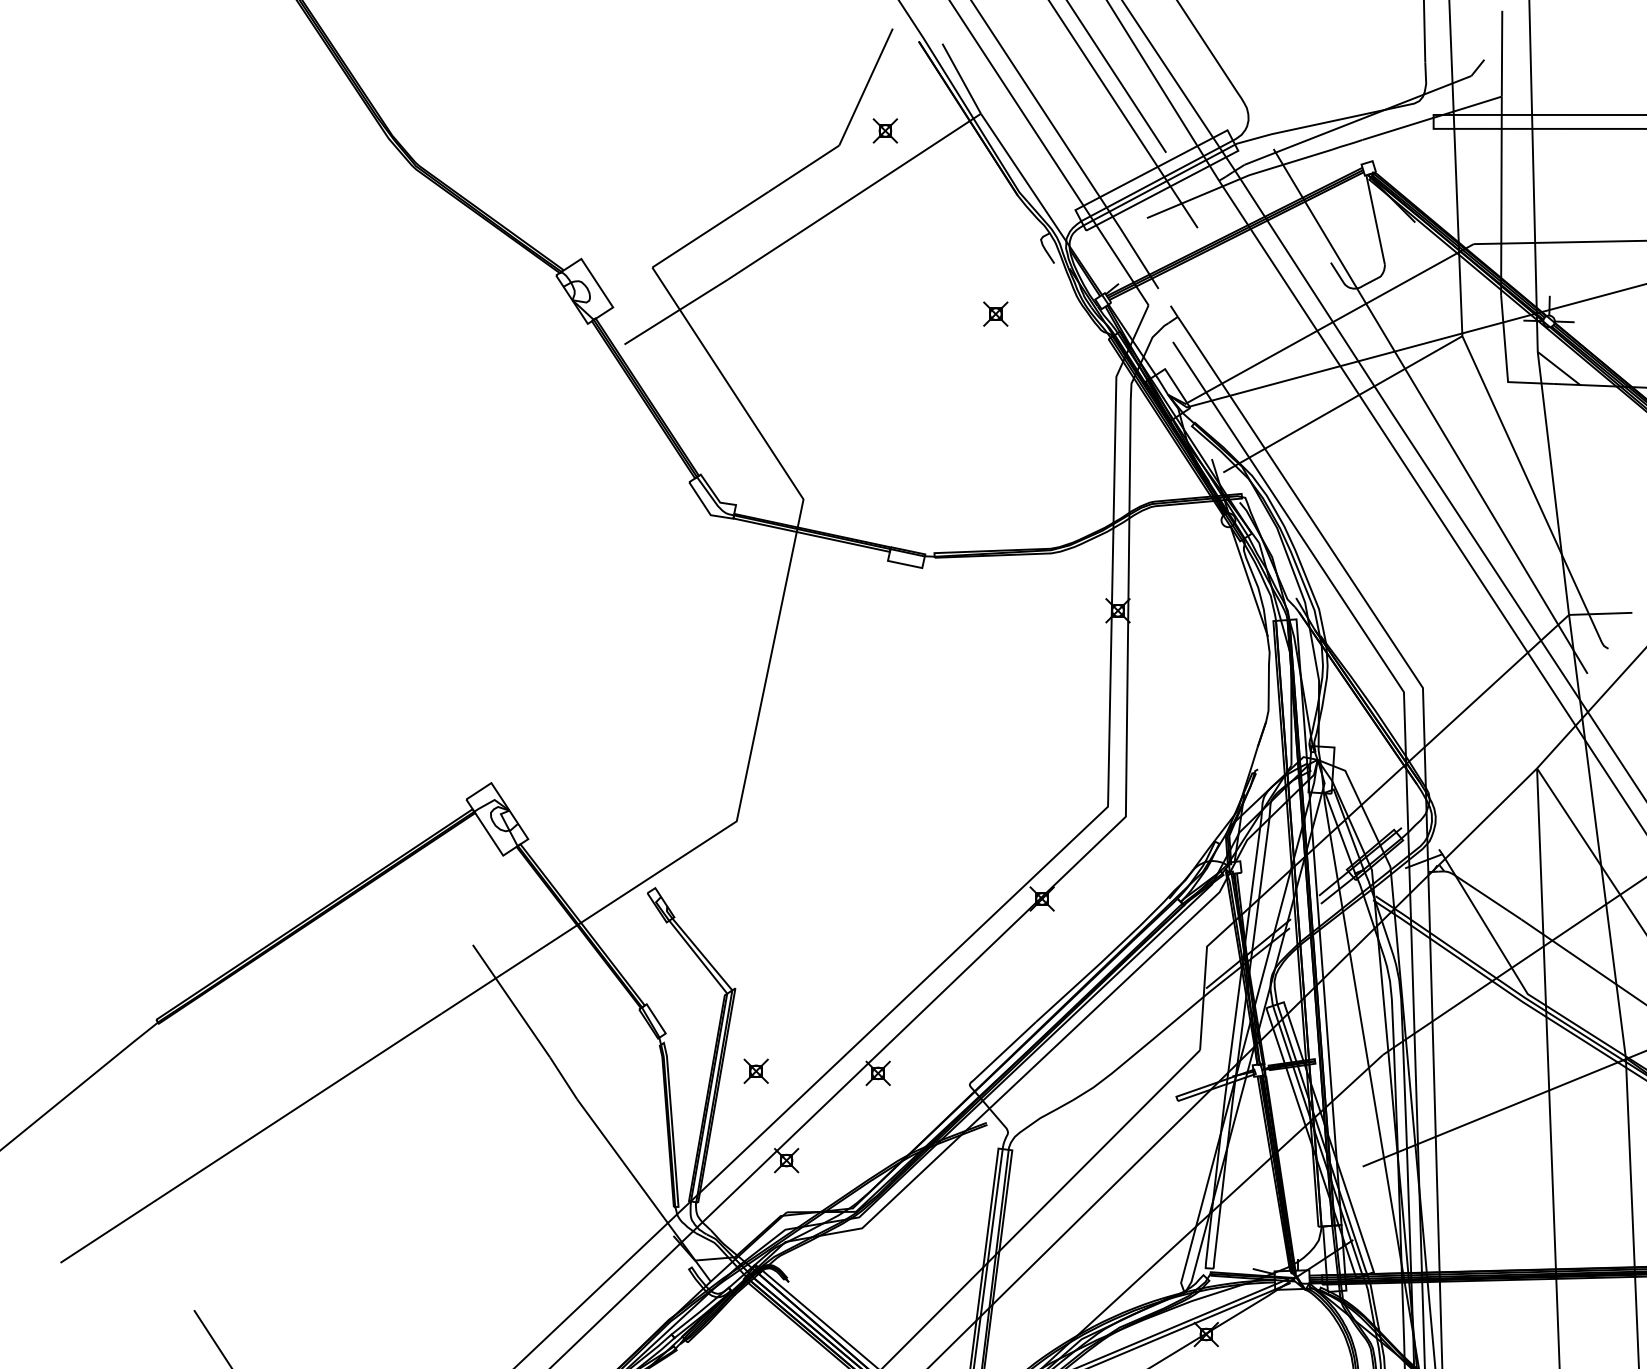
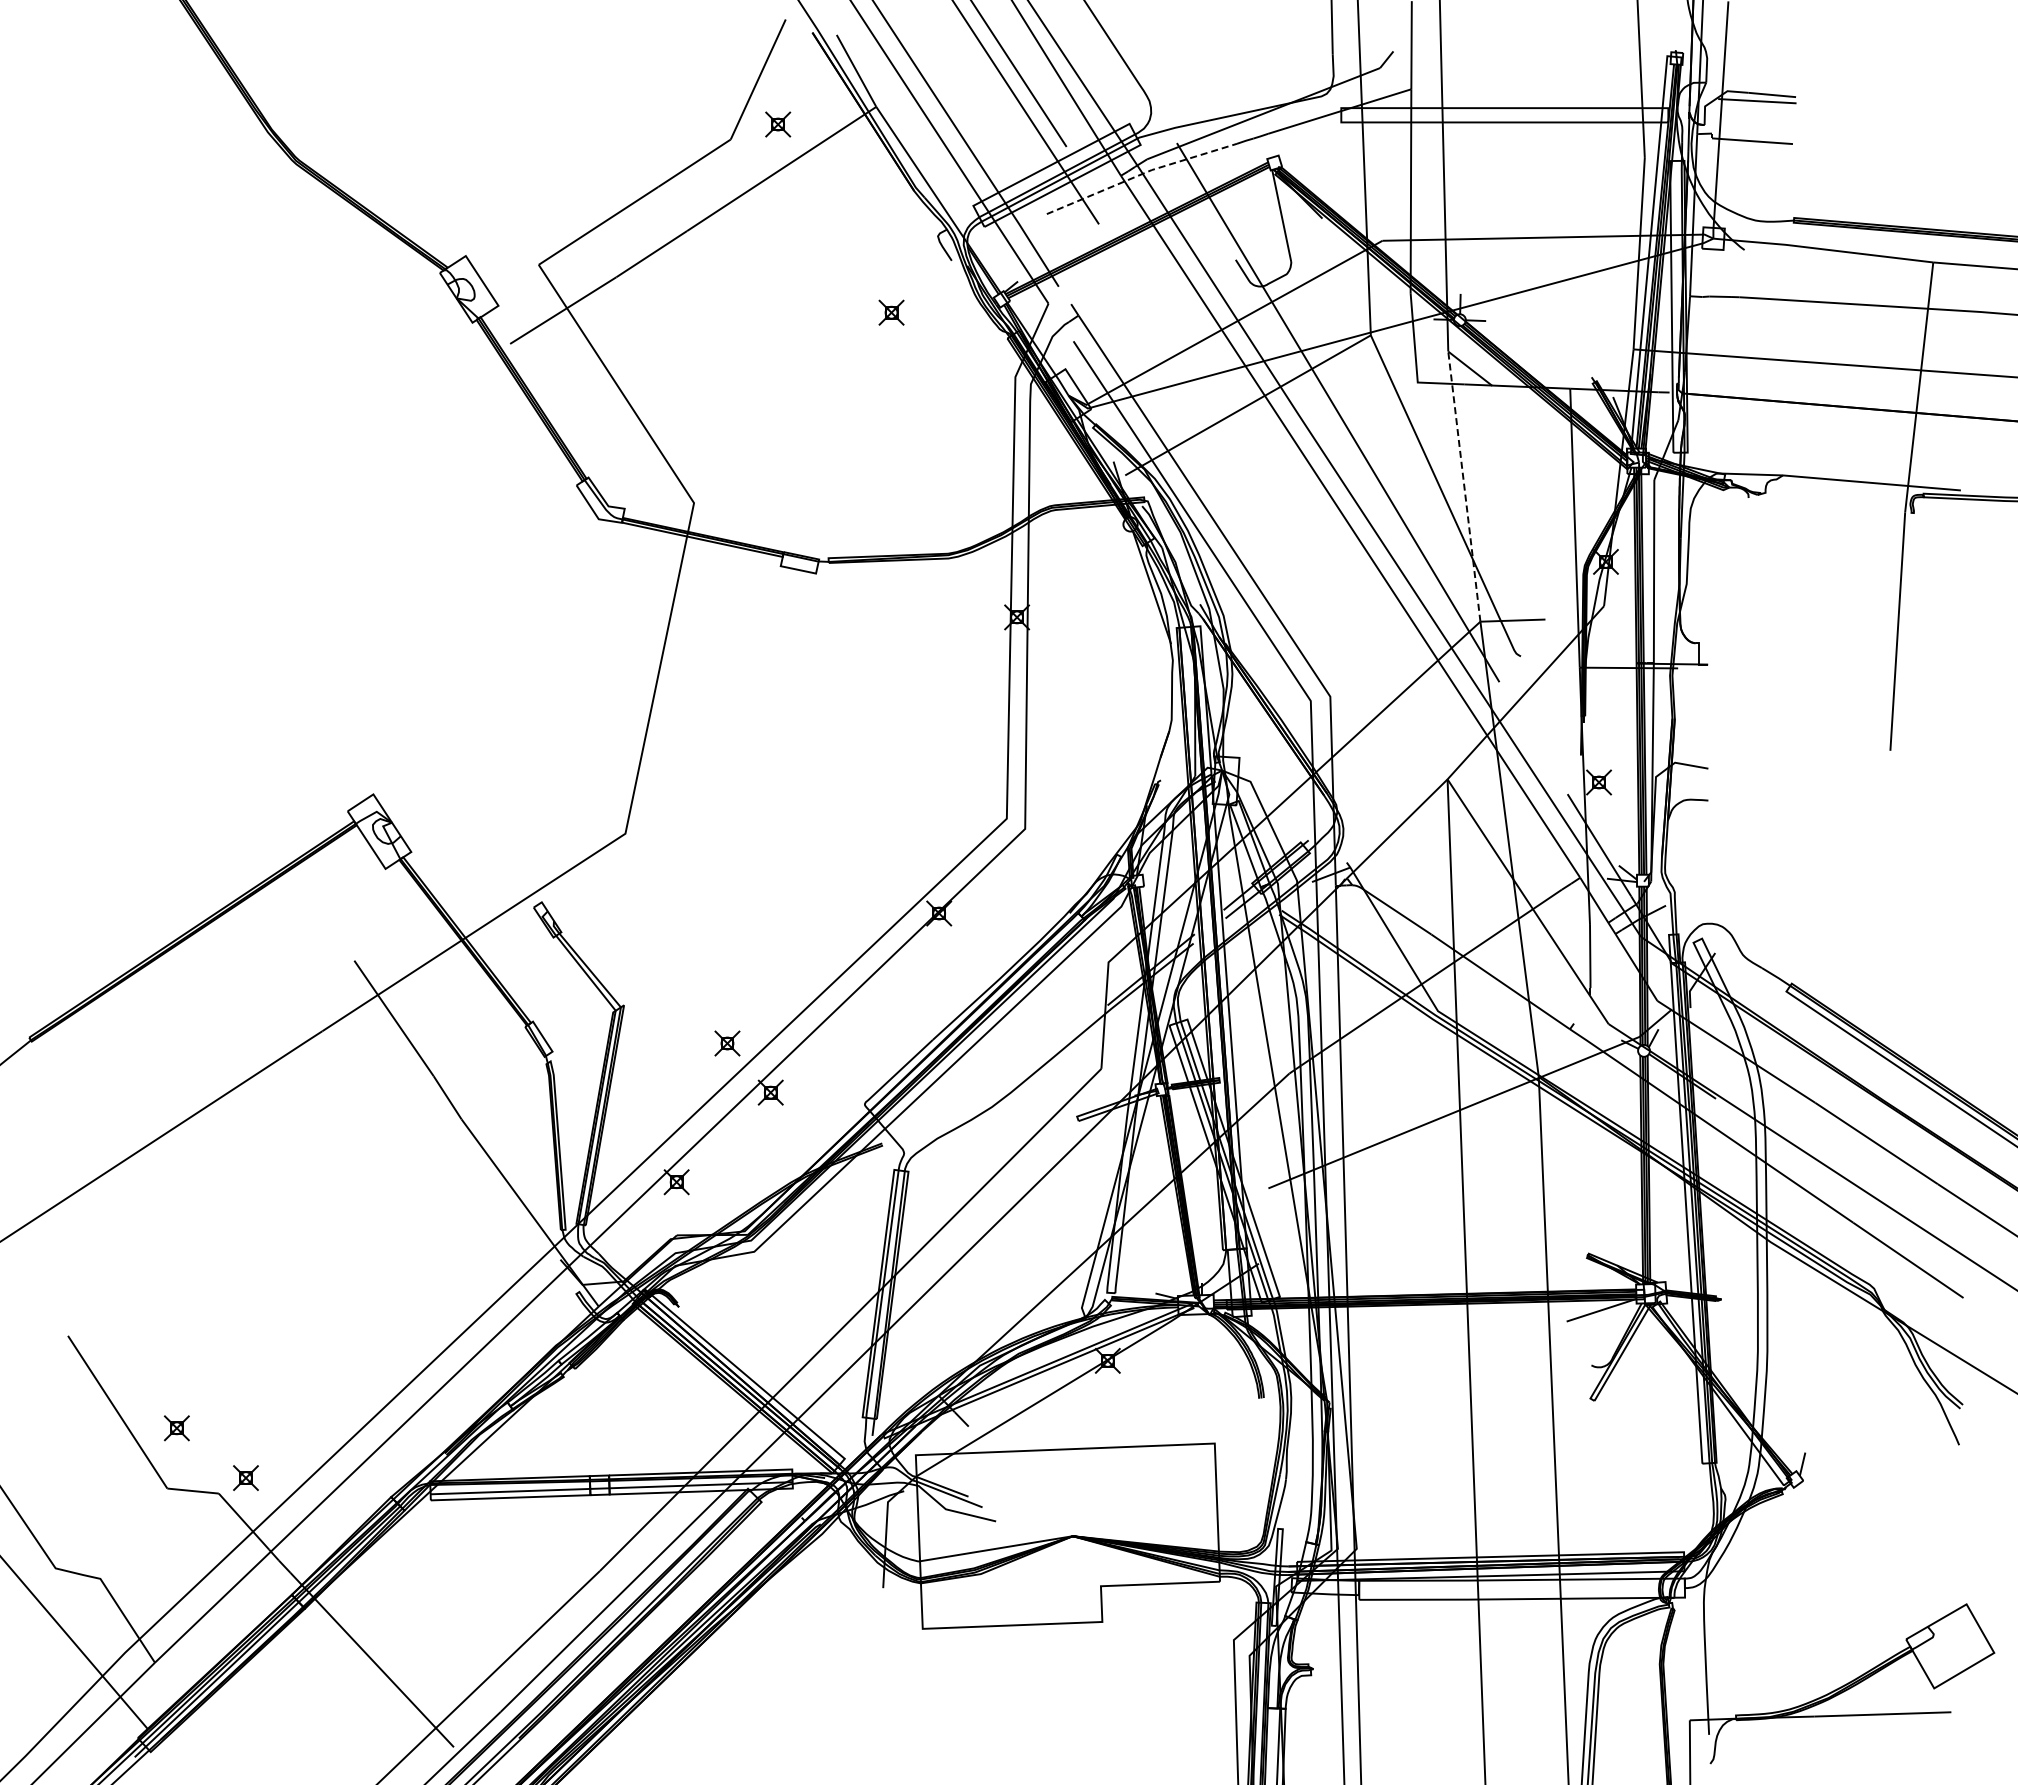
line: (1238, 179) -> (1140, 174), solid -> dashed
line: (1553, 483) -> (1464, 486), solid -> dashed
part: (756, 1071) -> (727, 1043), moved

